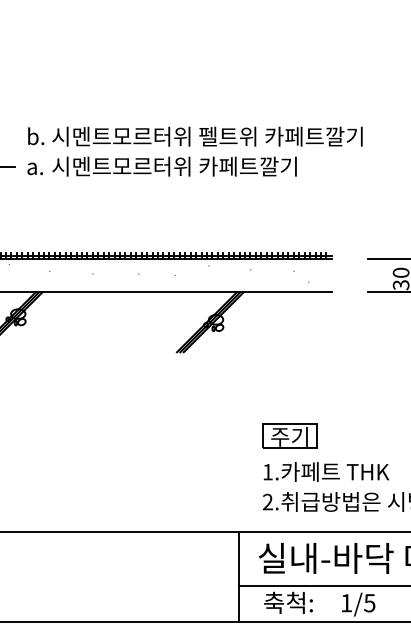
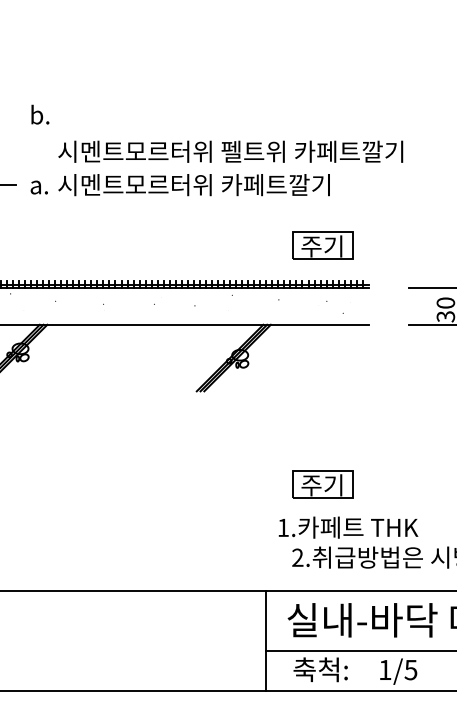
text: (36, 136) -> (40, 114), moved
part: (289, 220) -> (321, 244), added
text: (326, 471) -> (348, 527), moved

